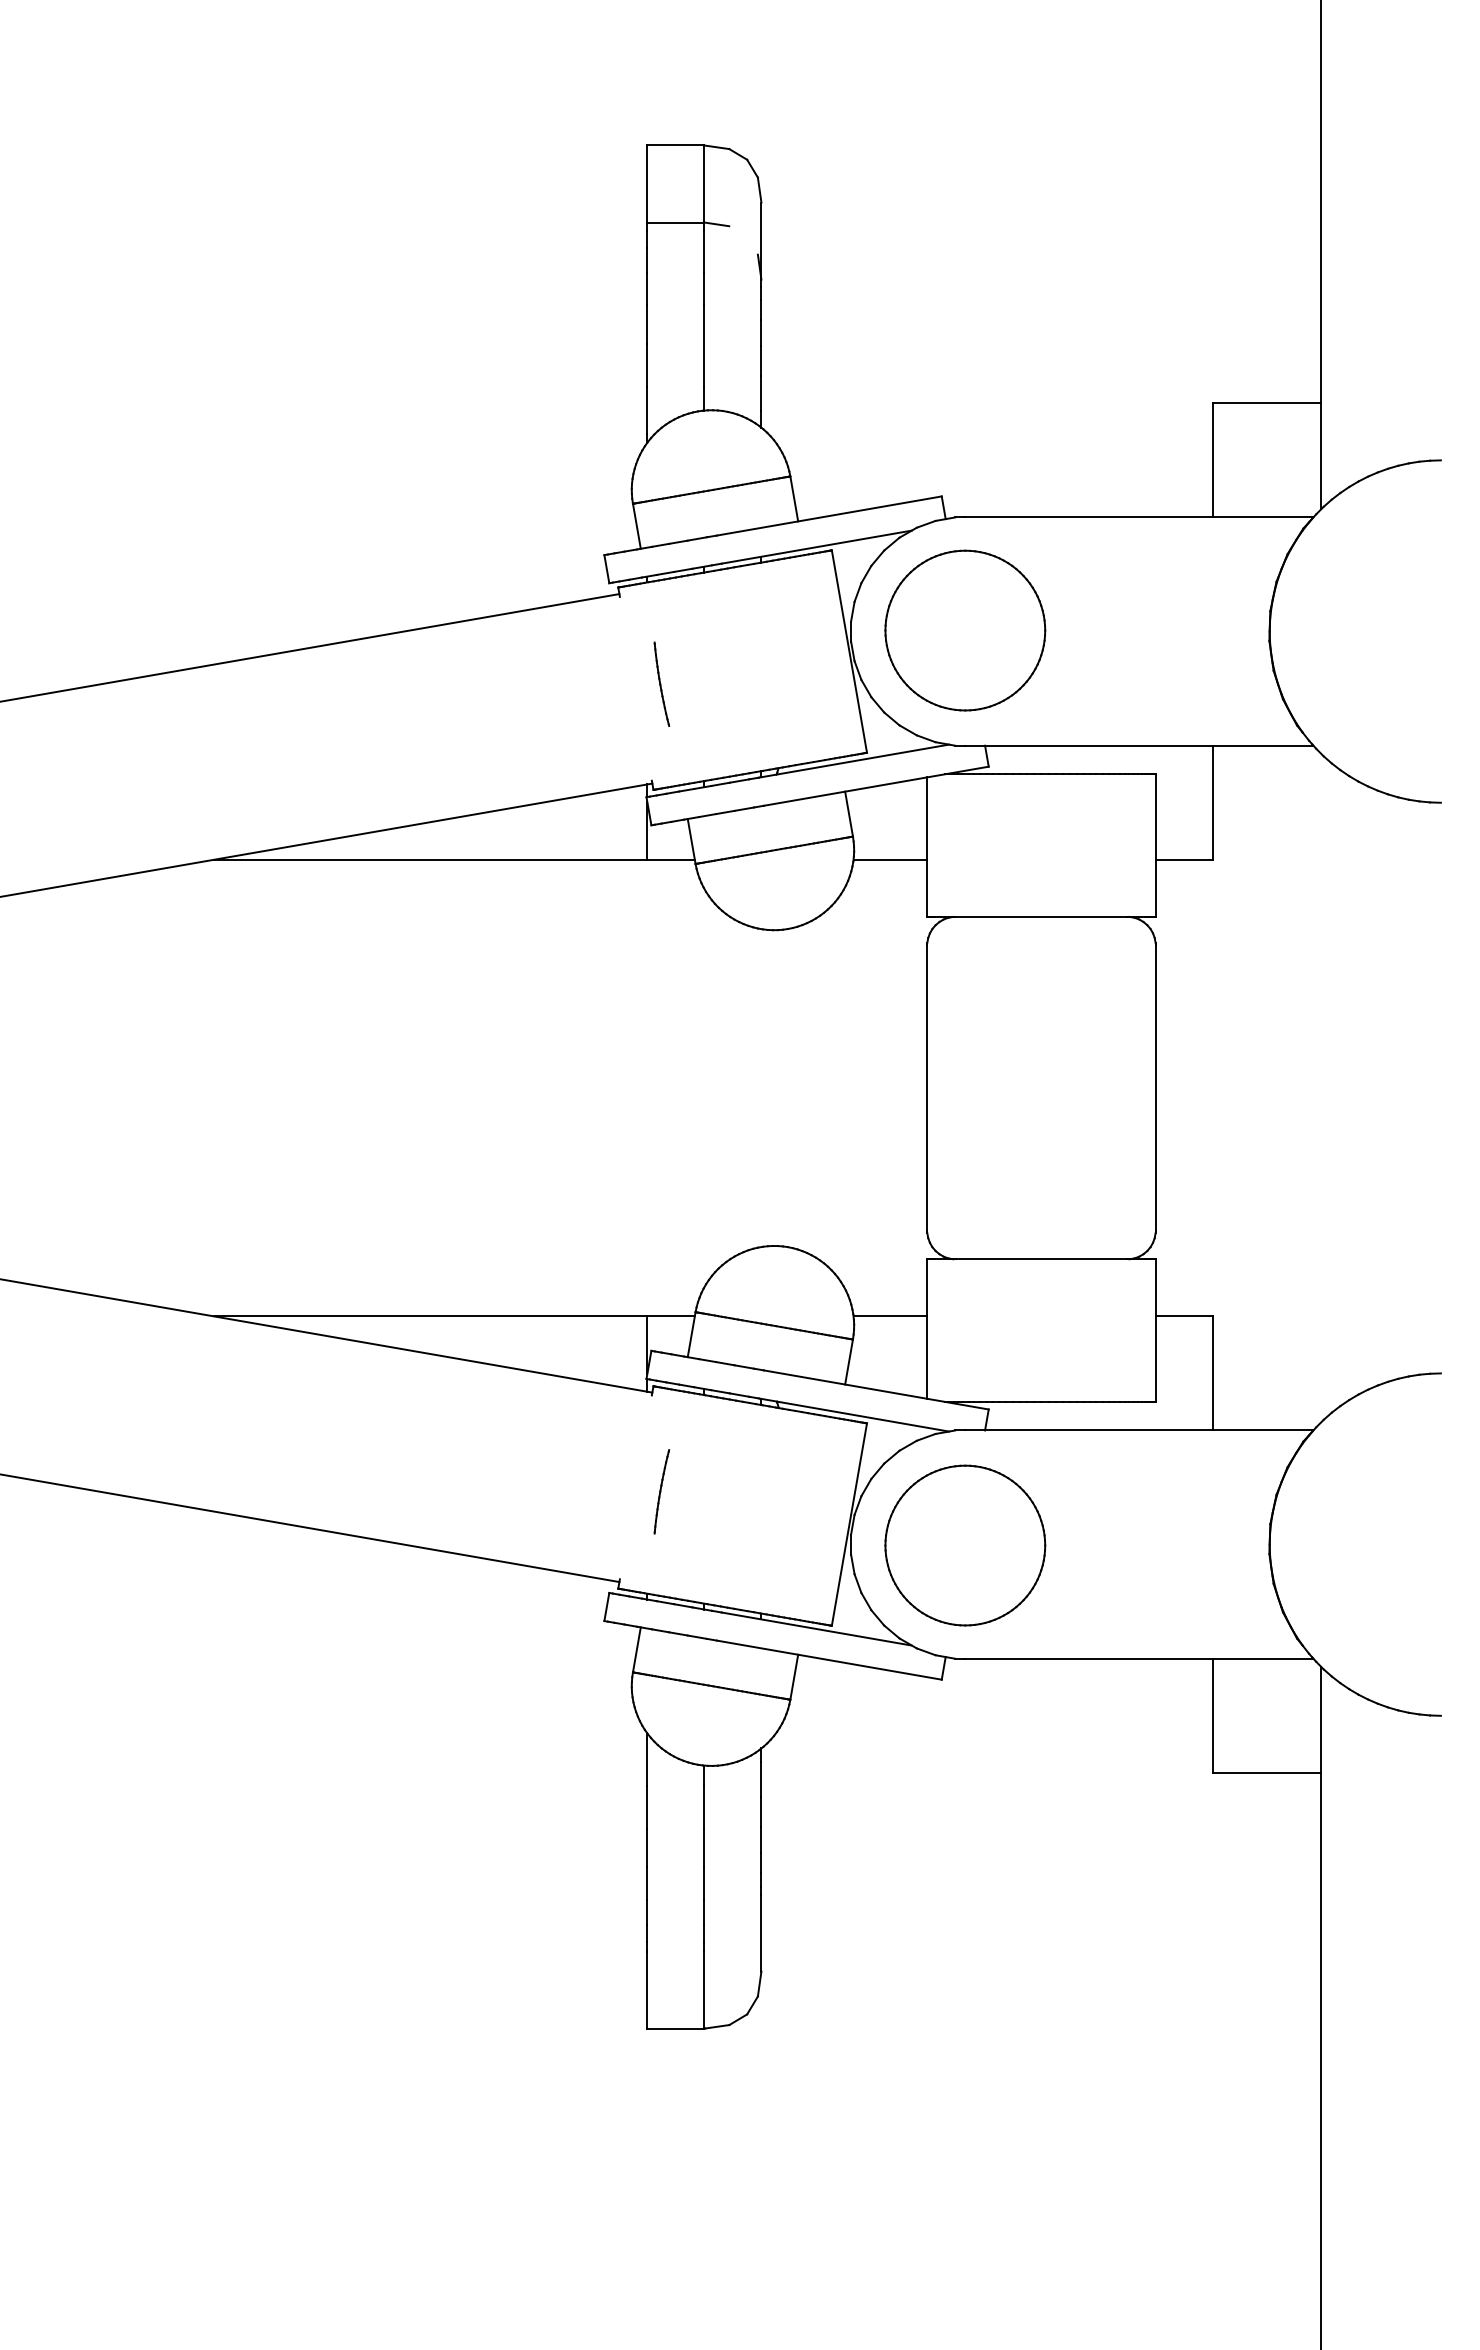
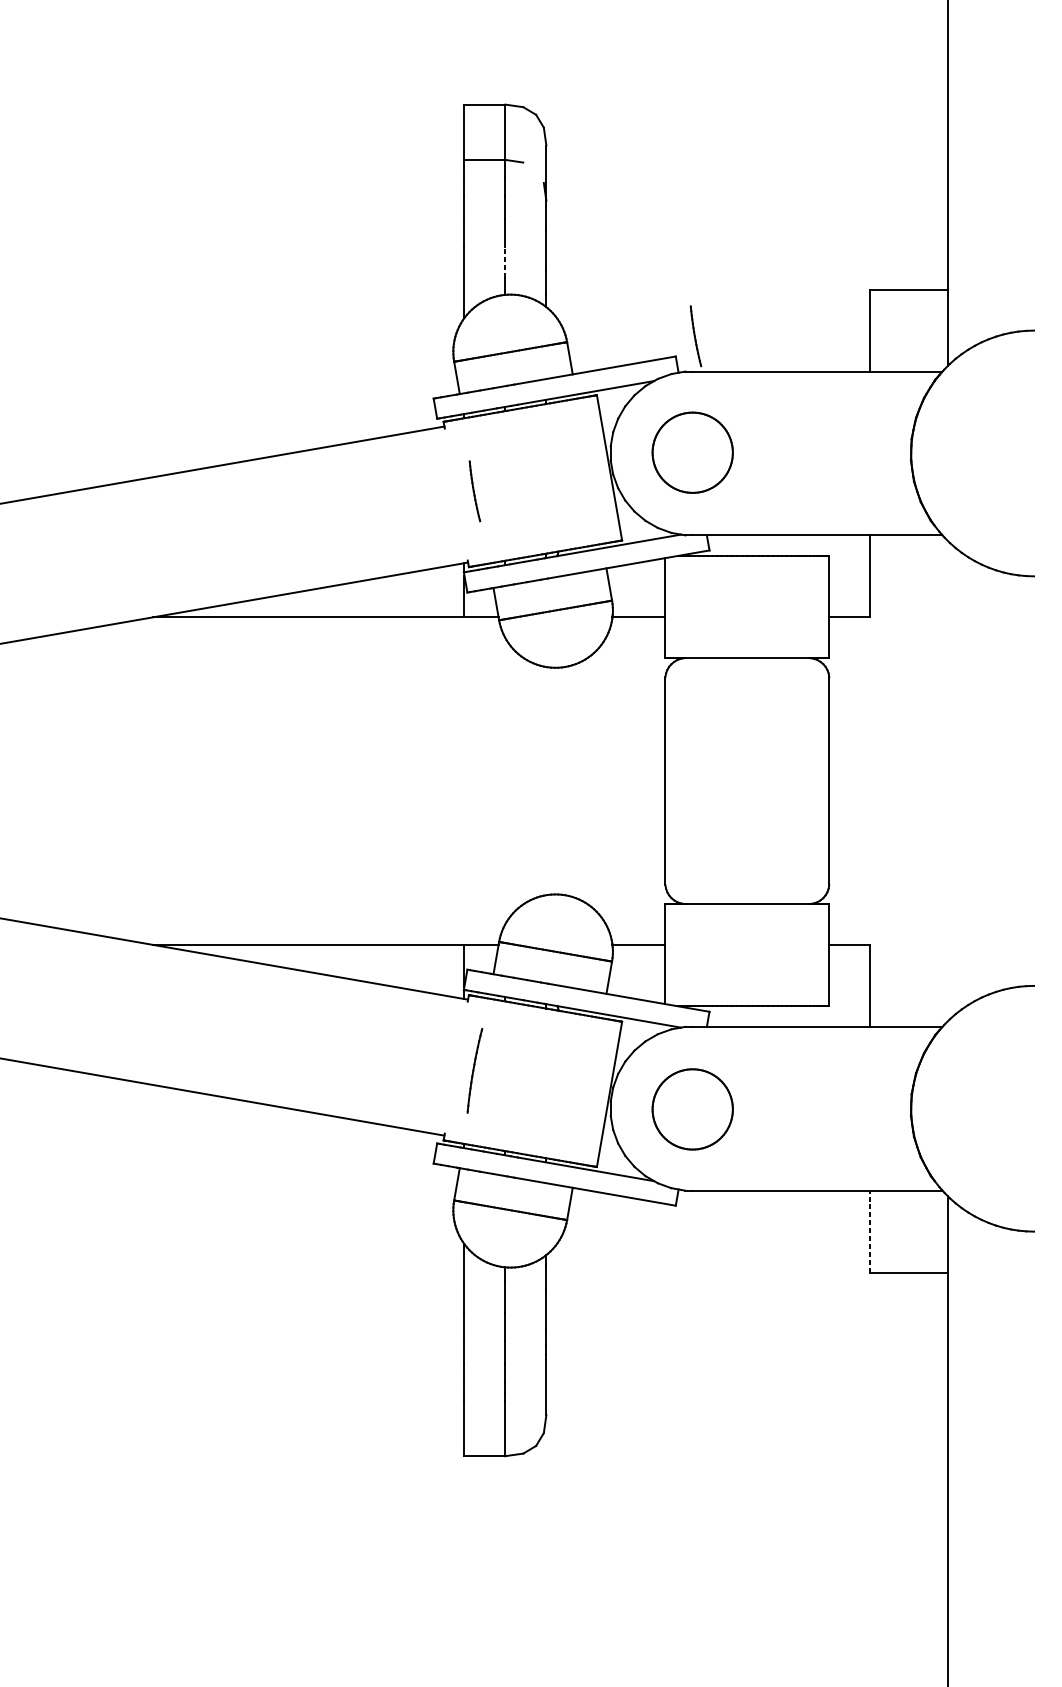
line: (704, 365) -> (505, 262), solid -> dashed
part: (969, 467) -> (695, 335), added
part: (965, 630) -> (692, 452), size x0.7
part: (661, 1491) -> (474, 1070), size x1.4
part: (965, 1545) -> (692, 1109), size x0.7
line: (1212, 1715) -> (870, 1231), solid -> dashed

